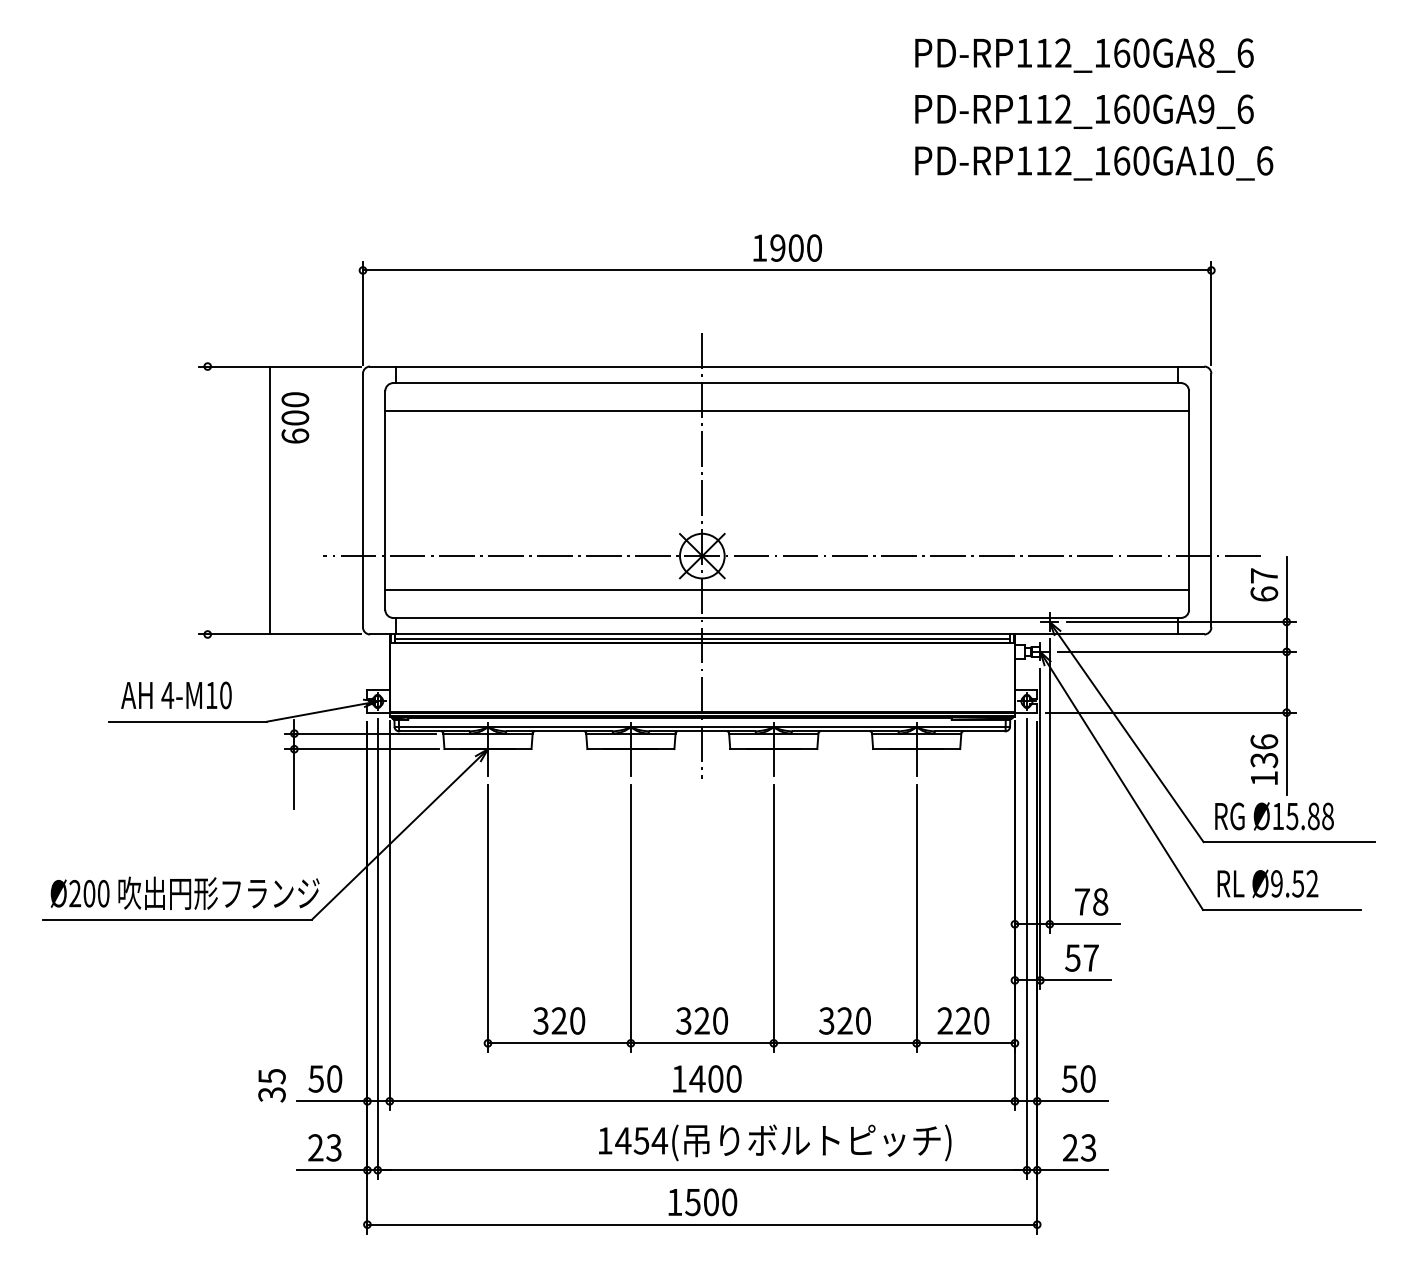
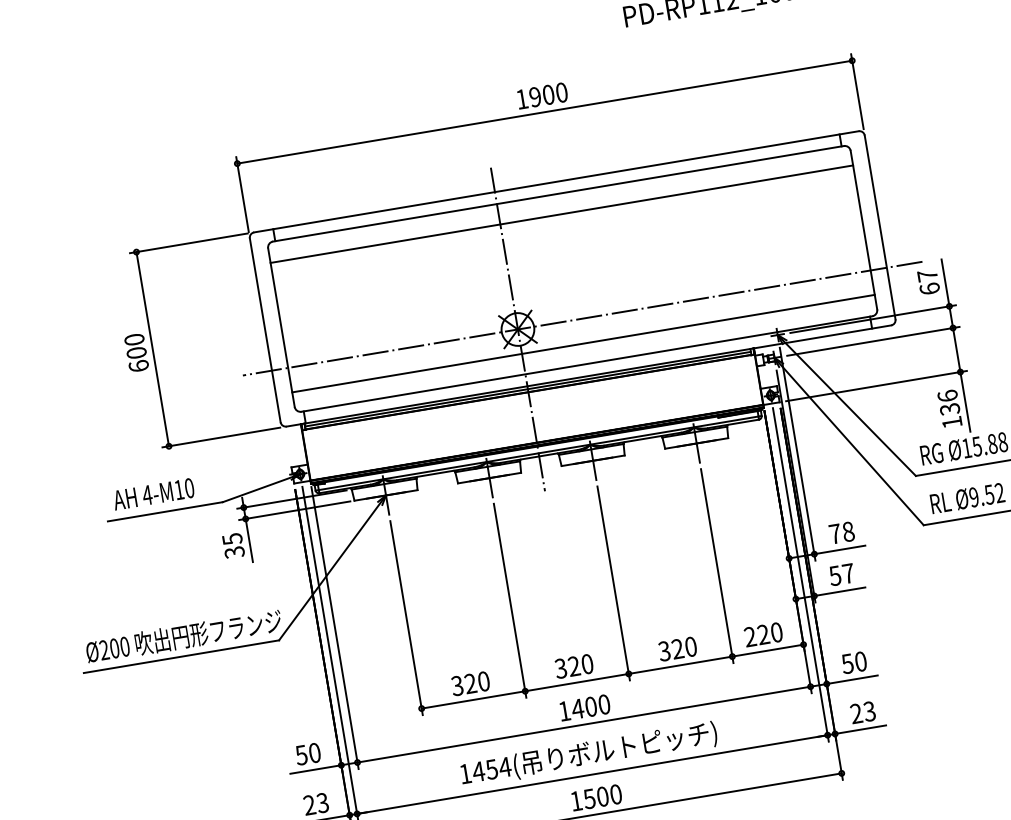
text: (295, 417) -> (136, 352), moved
line: (269, 500) -> (152, 349), moved
text: (271, 1085) -> (233, 545), moved
text: (775, 1142) -> (589, 754), moved

